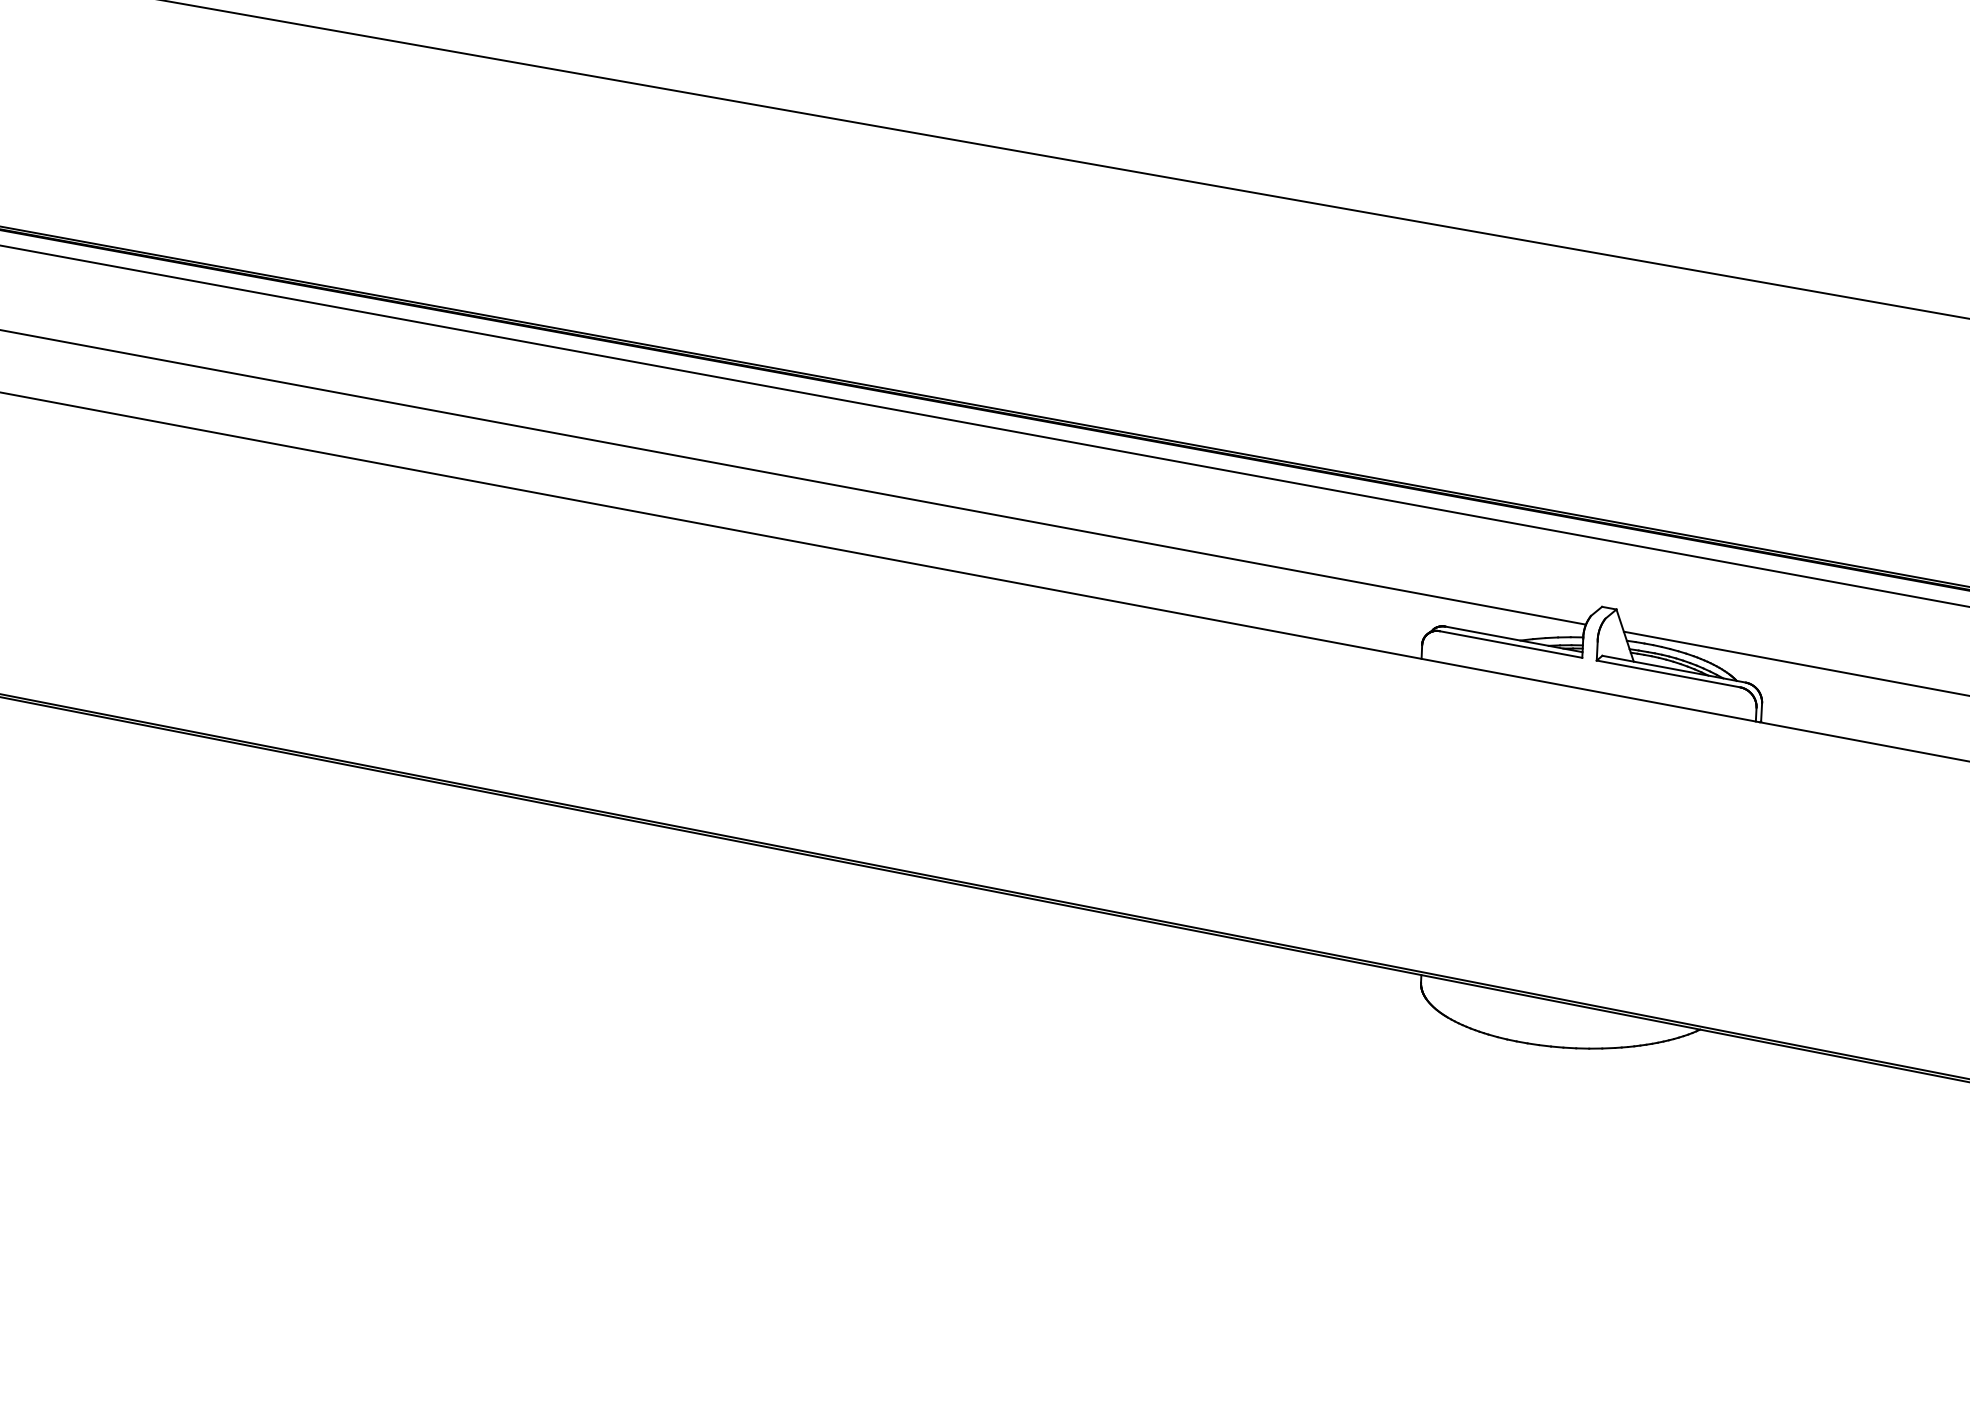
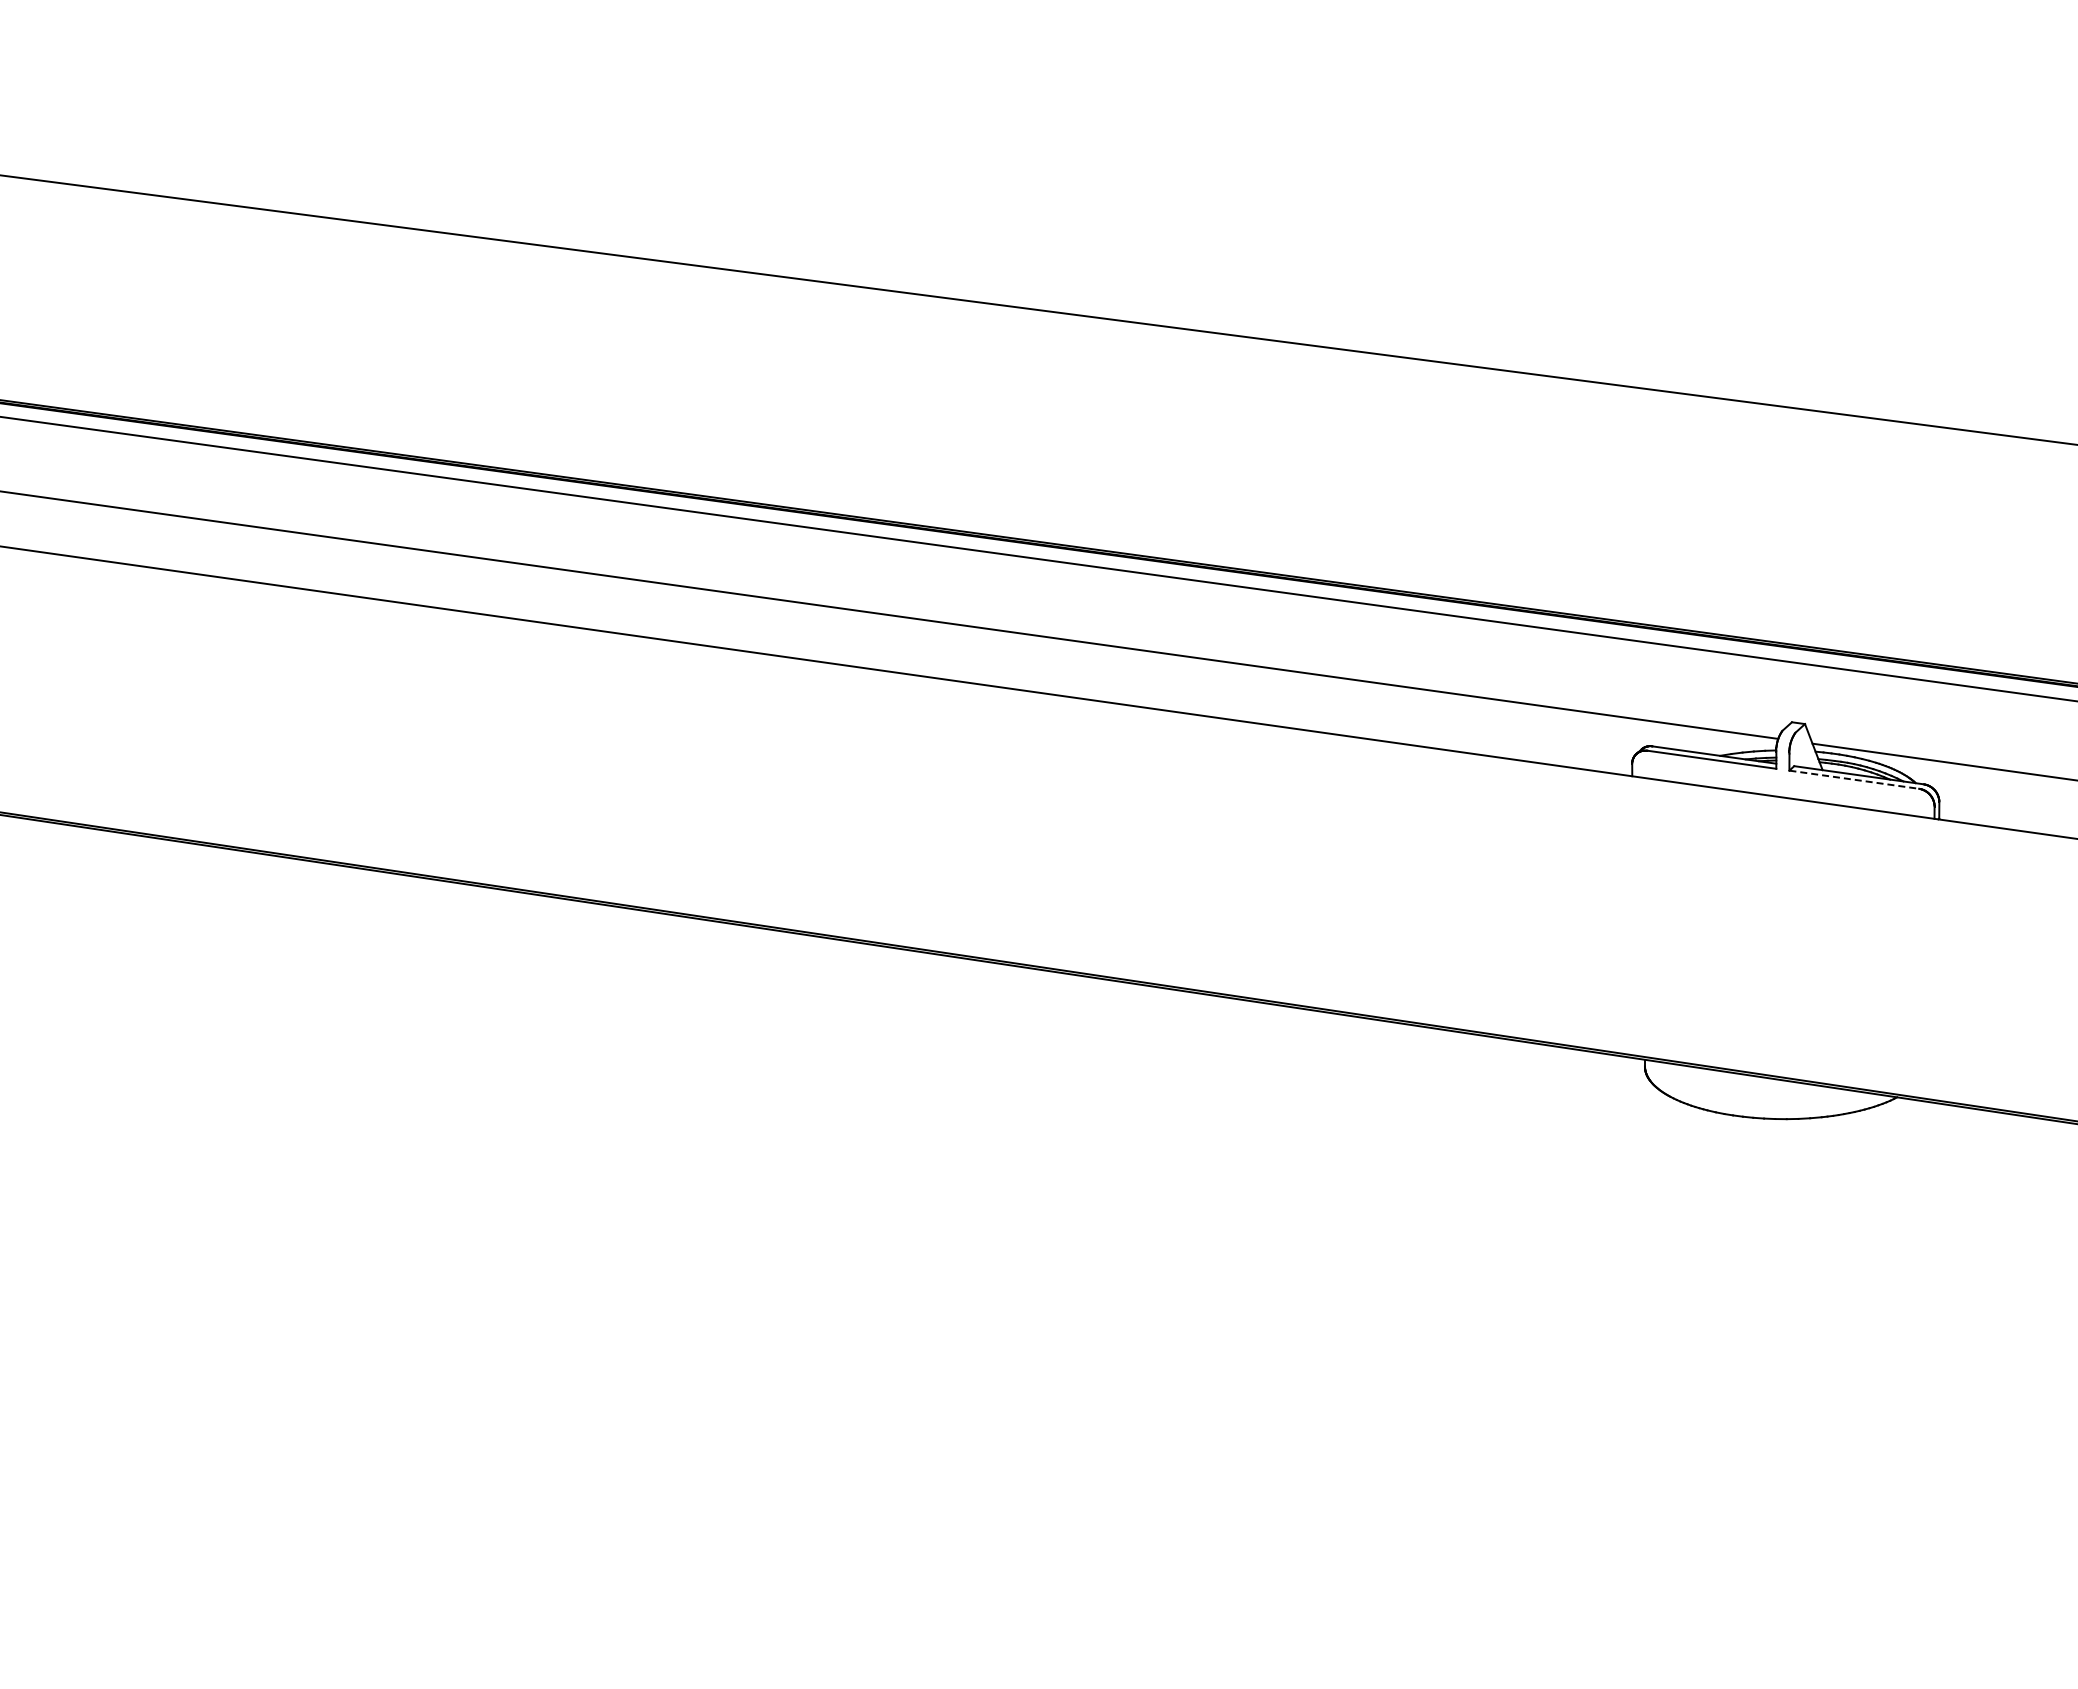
line: (1668, 673) -> (1854, 779), solid -> dashed

